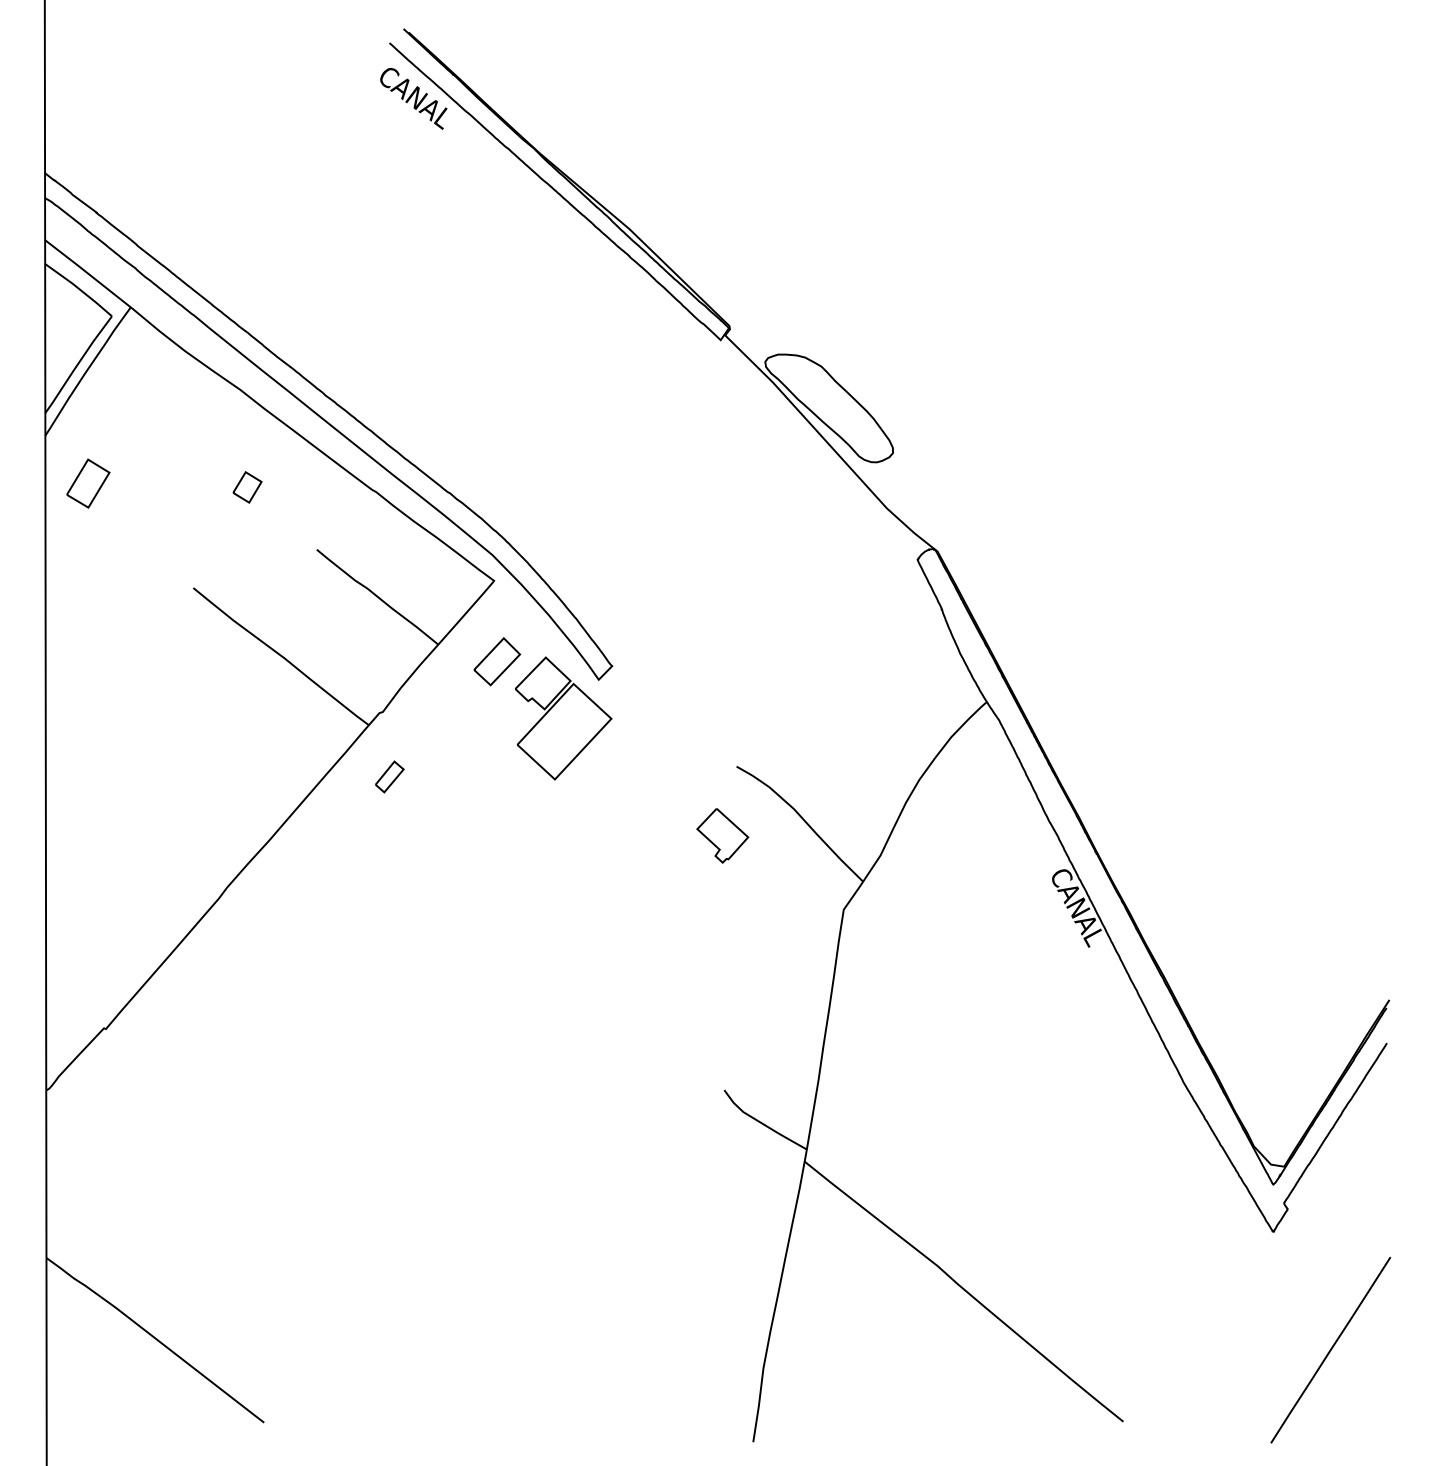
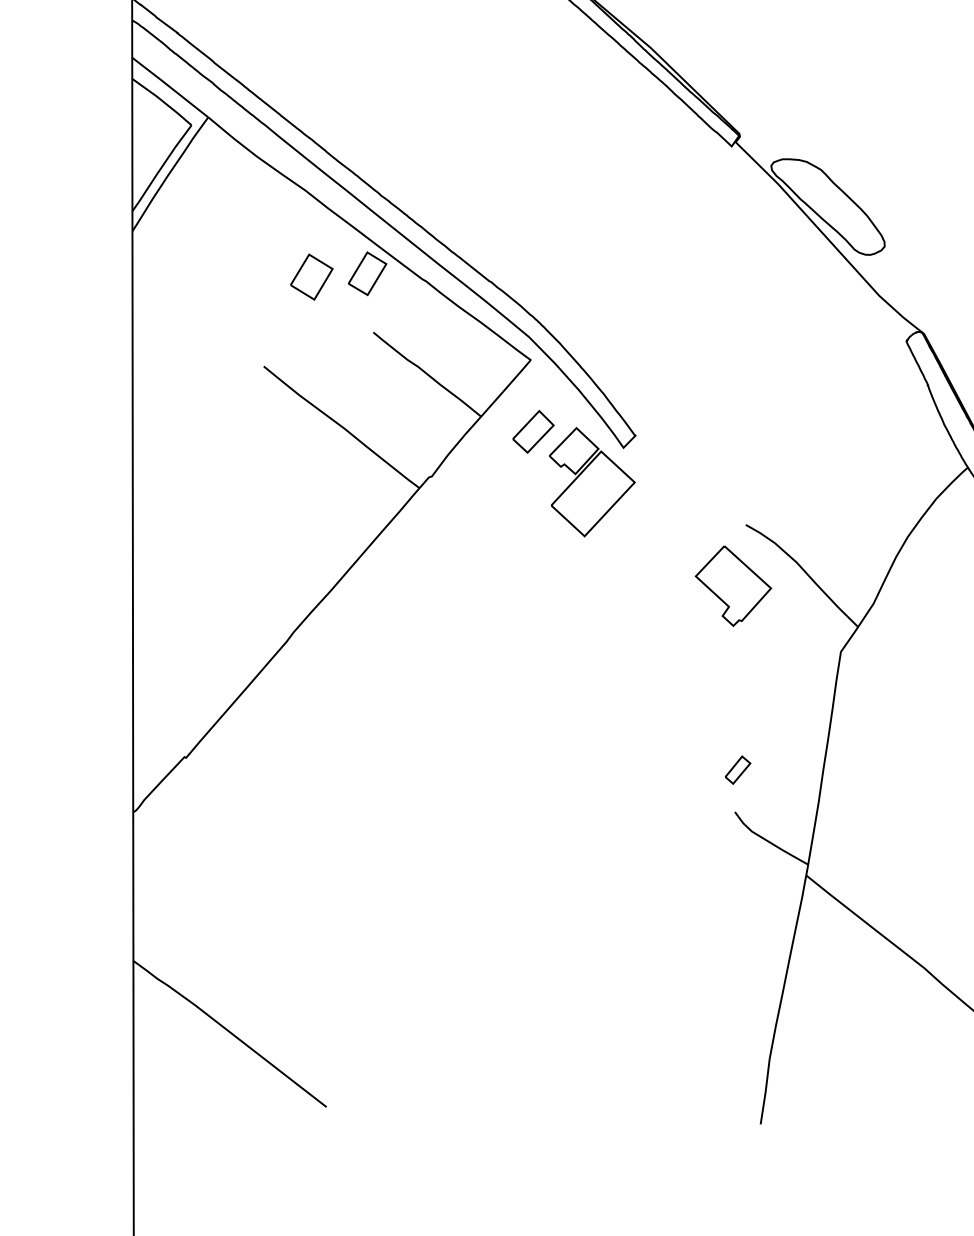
part: (88, 483) -> (367, 273), moved
part: (247, 487) -> (311, 277), size x1.67
part: (389, 776) -> (737, 769), moved
part: (722, 835) -> (733, 586), size x1.67

